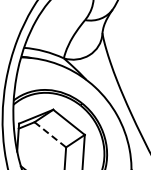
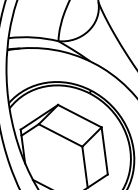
line: (50, 135) -> (60, 136), dashed -> solid

